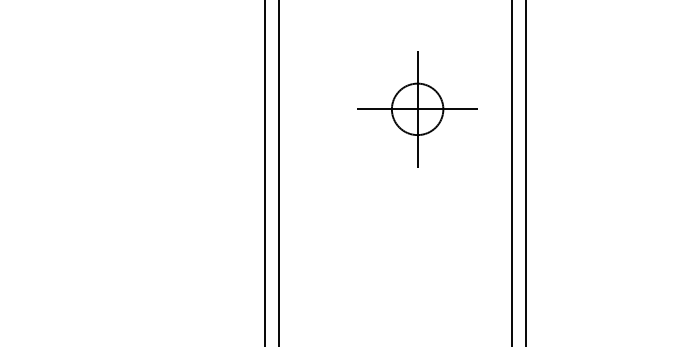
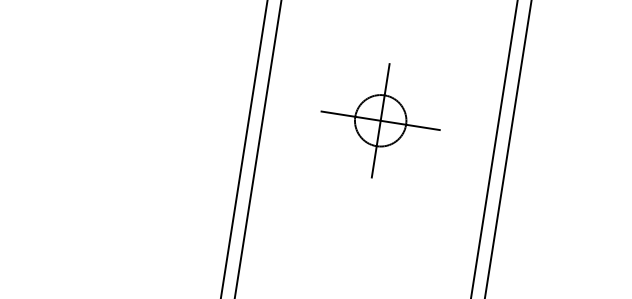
part: (417, 109) -> (380, 120), moved

